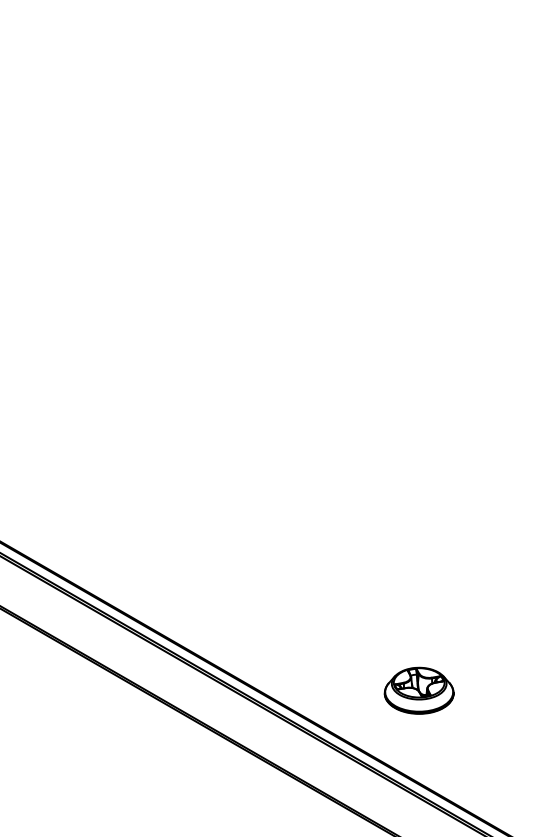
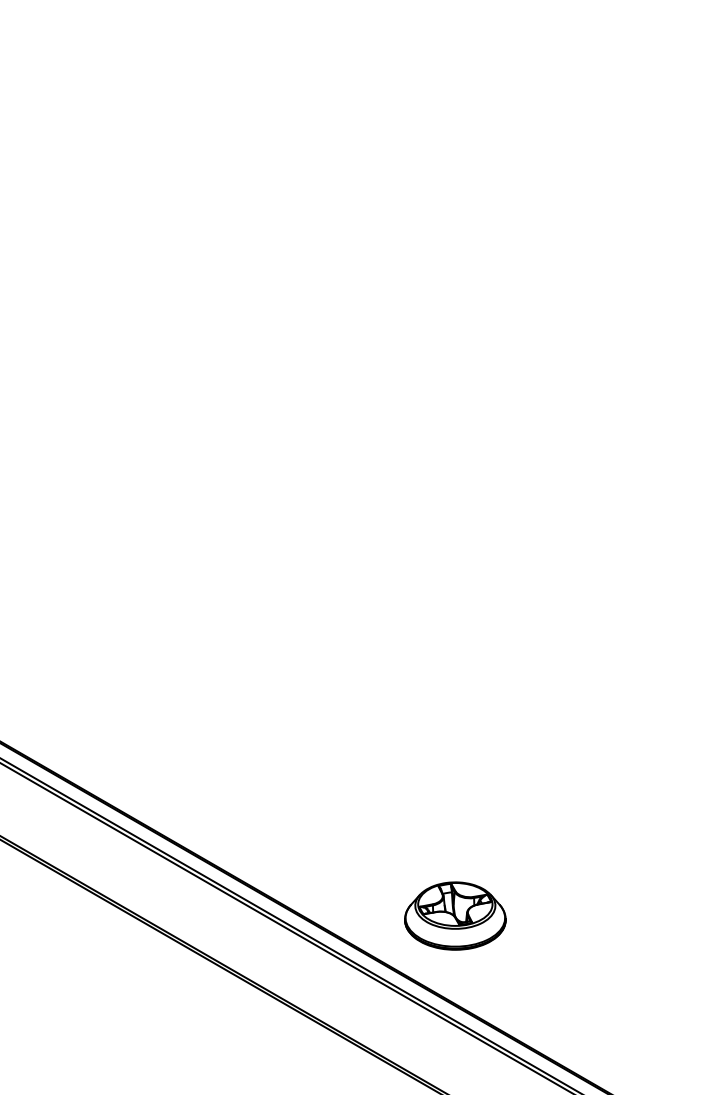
part: (418, 690) -> (454, 915), moved

